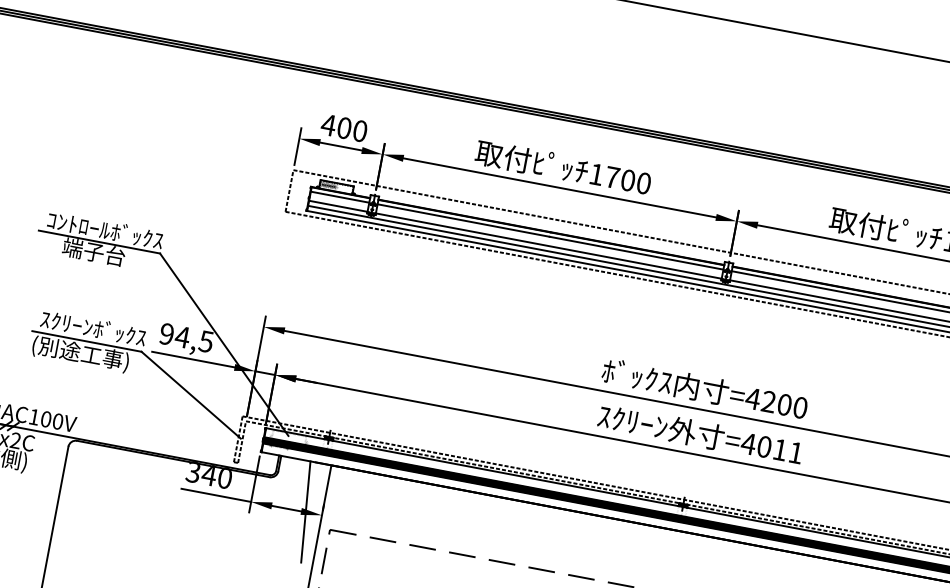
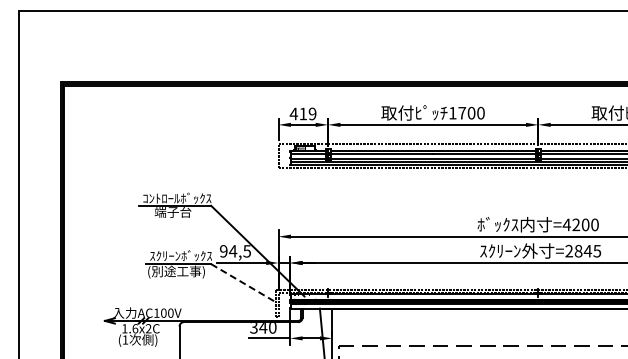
text: (351, 128) -> (307, 113), 400 -> 419
line: (191, 394) -> (244, 283), solid -> dashed
text: (772, 447) -> (583, 250), =4011 -> =2845

